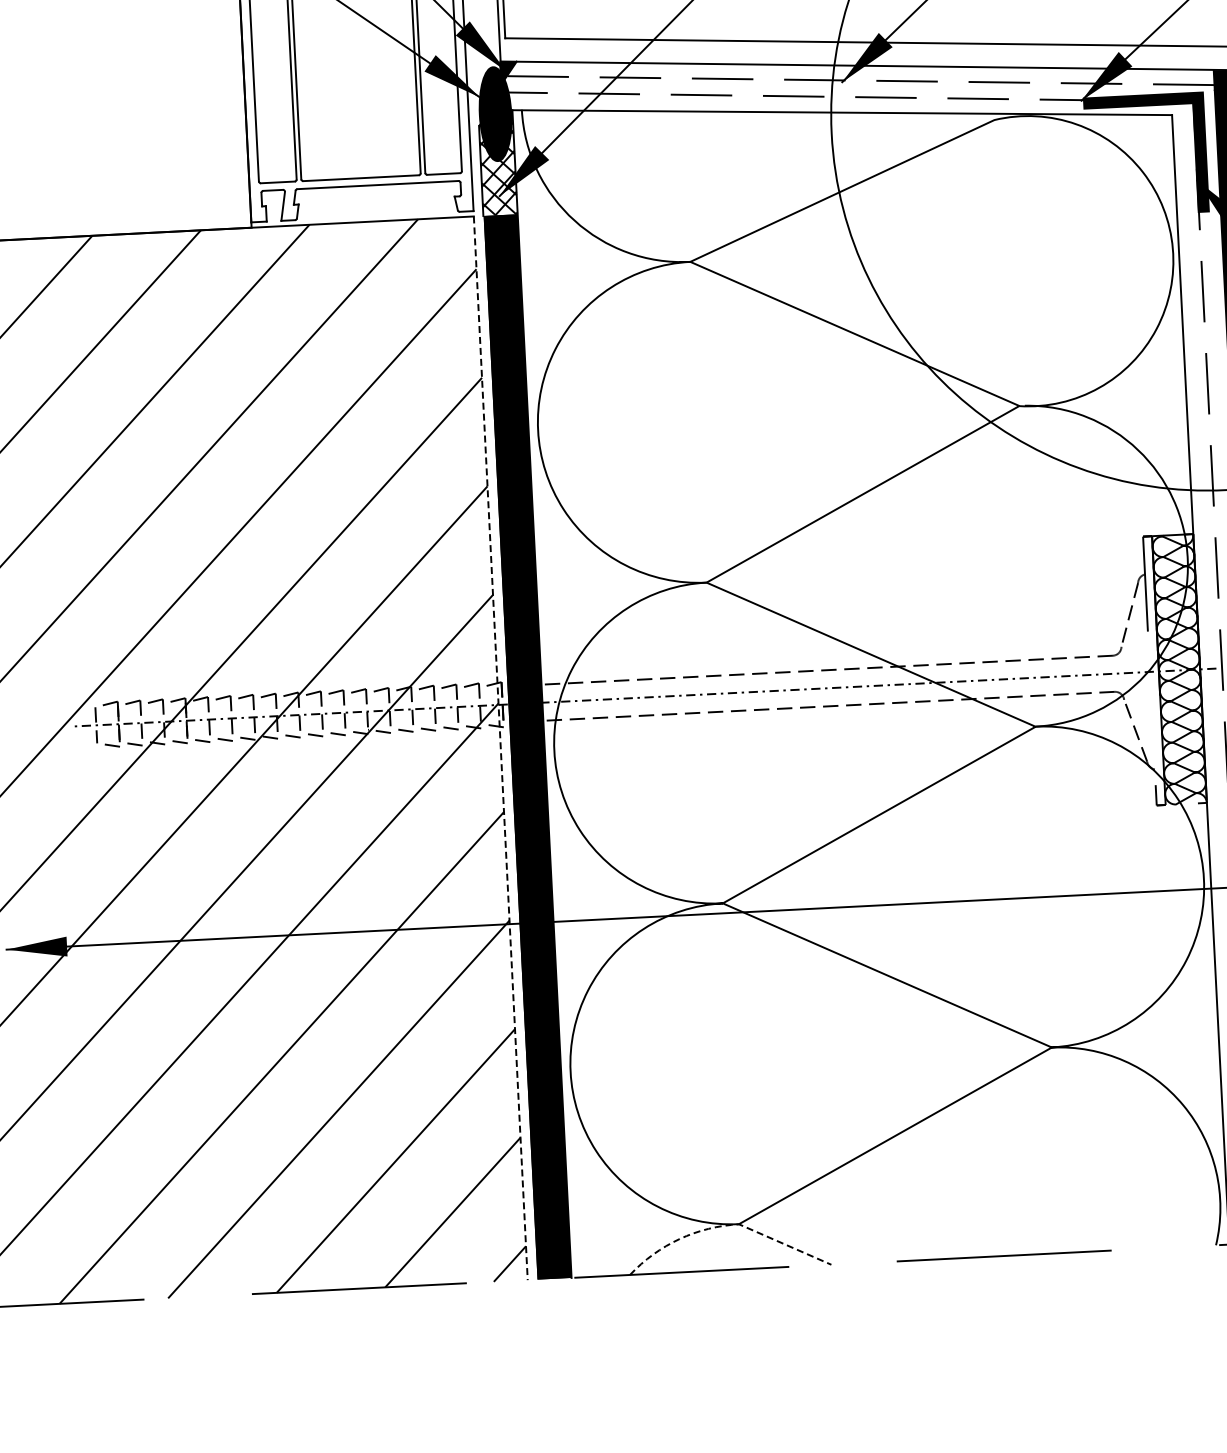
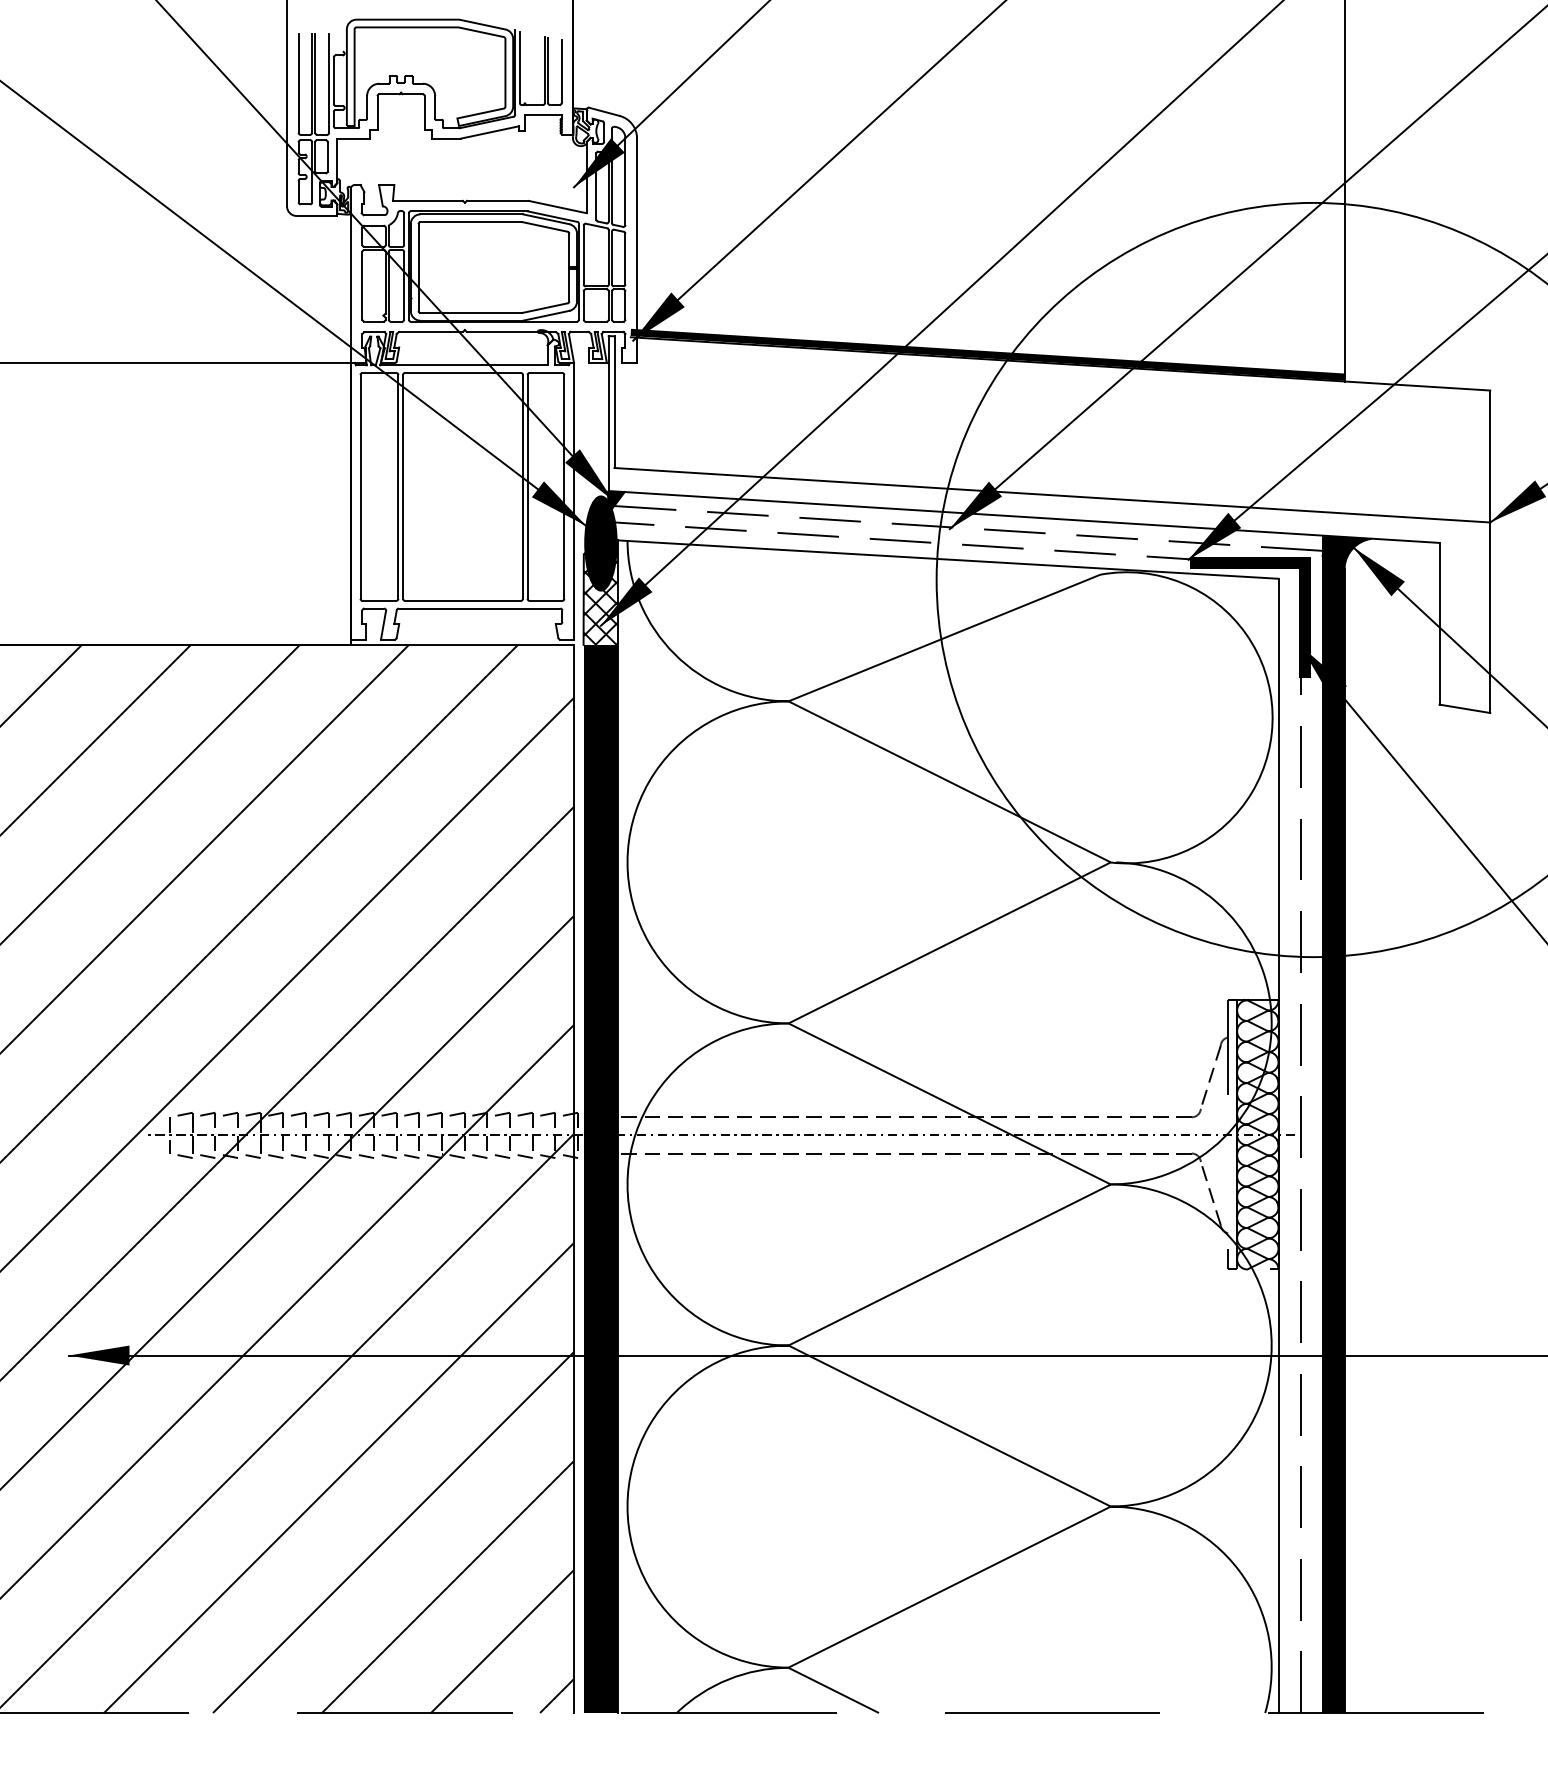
line: (501, 748) -> (574, 1179), dashed -> solid
line: (722, 1225) -> (771, 1668), dashed -> solid

